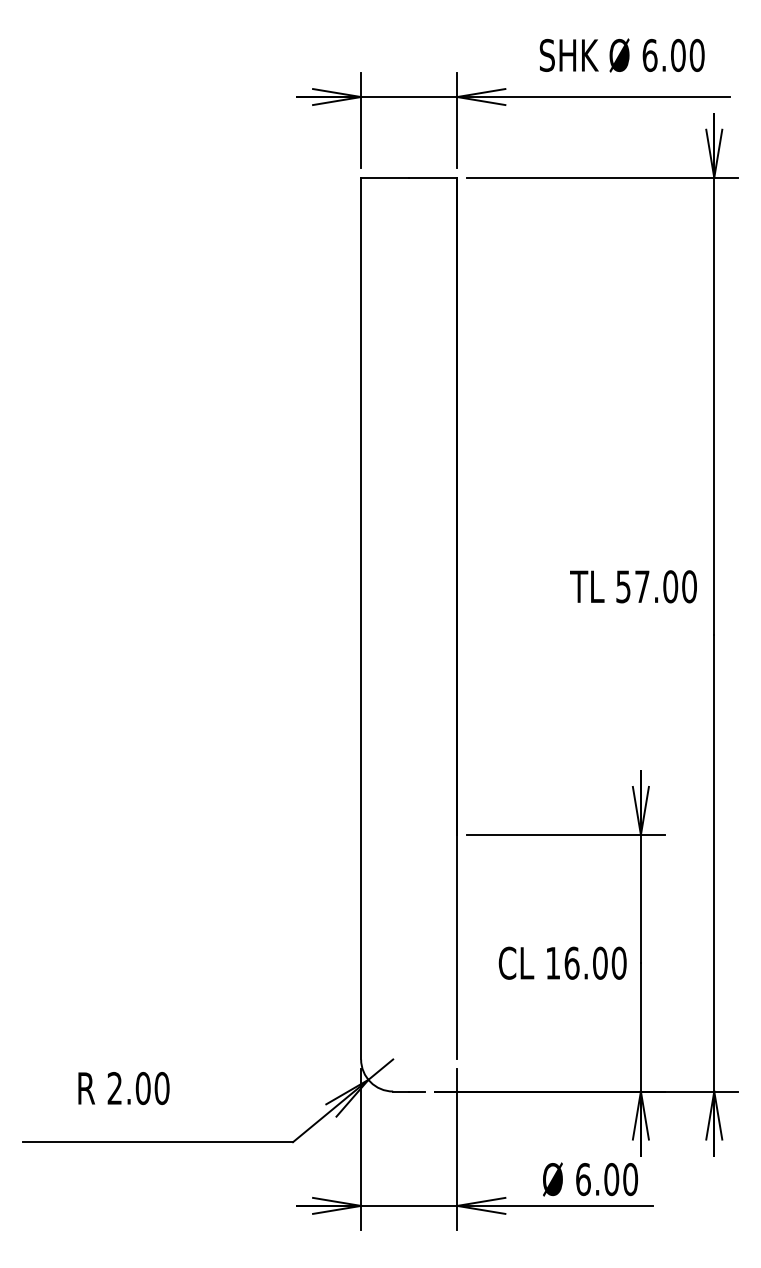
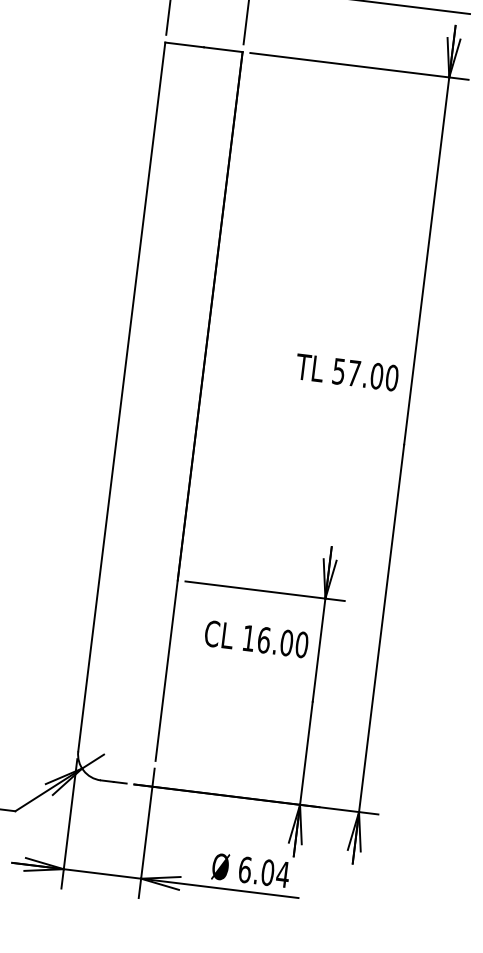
text: (633, 586) -> (347, 372), moved
text: (562, 962) -> (256, 638), moved
text: (630, 1179) -> (283, 874), 6.00 -> 6.04

